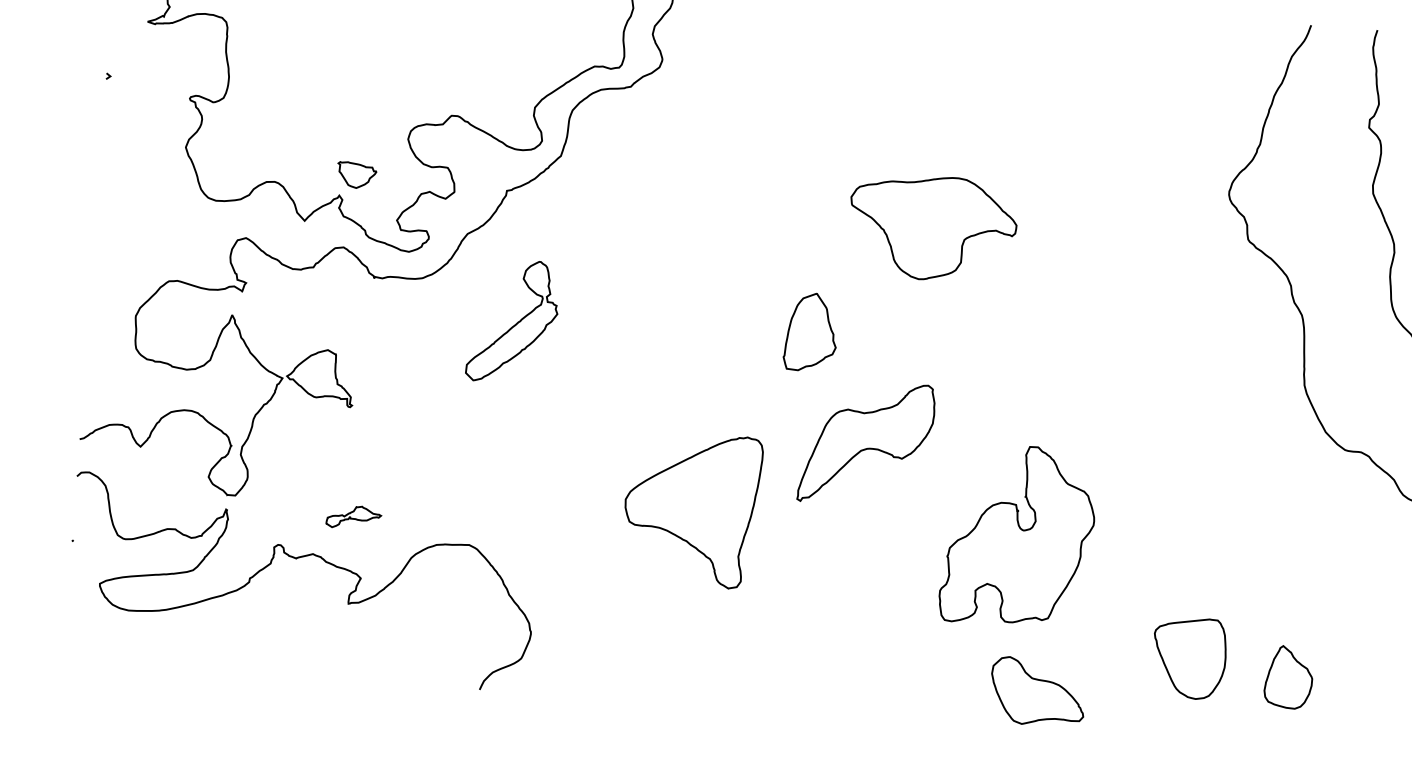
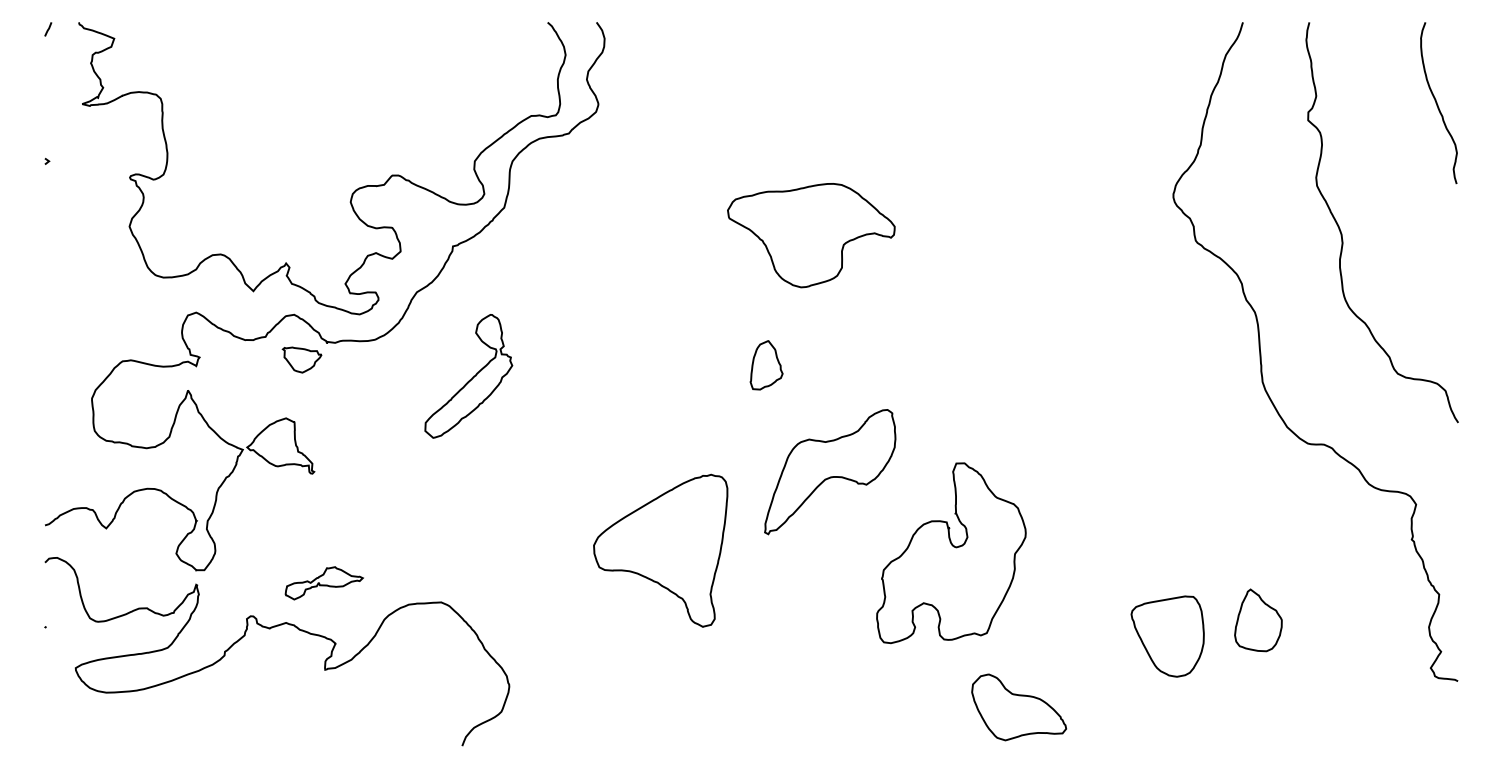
part: (356, 174) -> (301, 359), moved
part: (932, 228) -> (811, 235), moved
part: (810, 332) -> (766, 365), size x0.62
part: (353, 517) -> (323, 583), size x1.43
part: (1018, 536) -> (951, 553), moved
part: (1189, 658) -> (1167, 636), moved
part: (1288, 677) -> (1258, 620), moved

